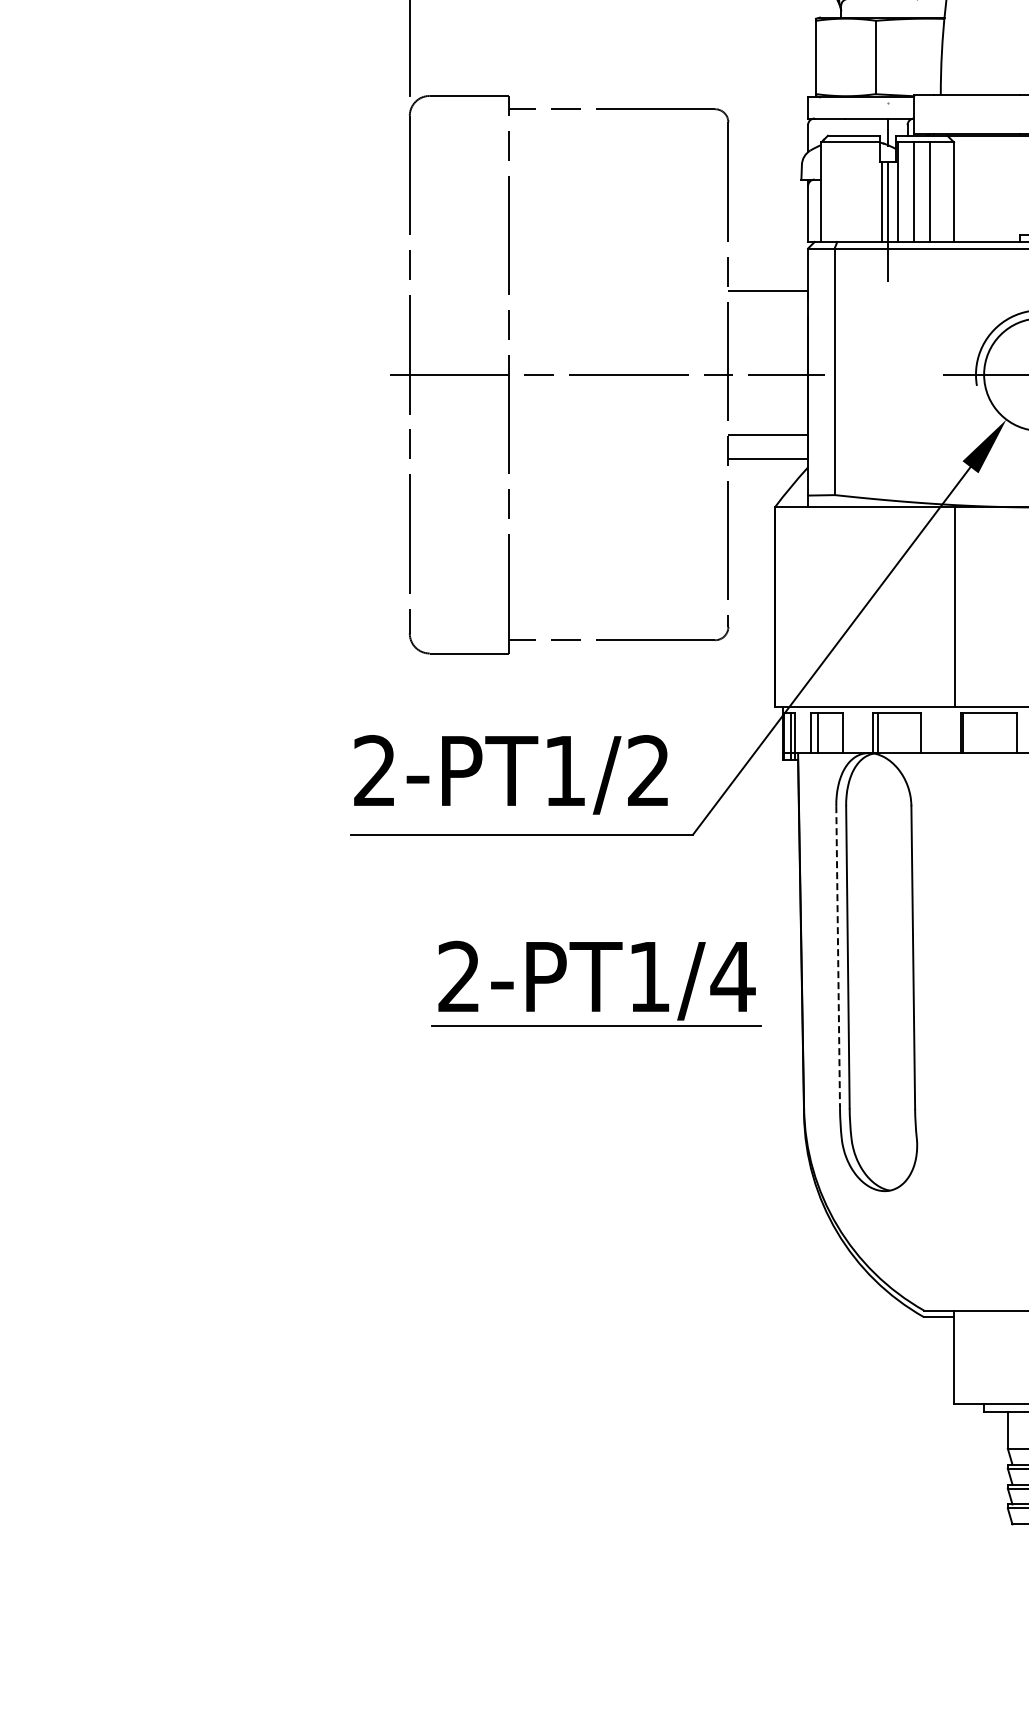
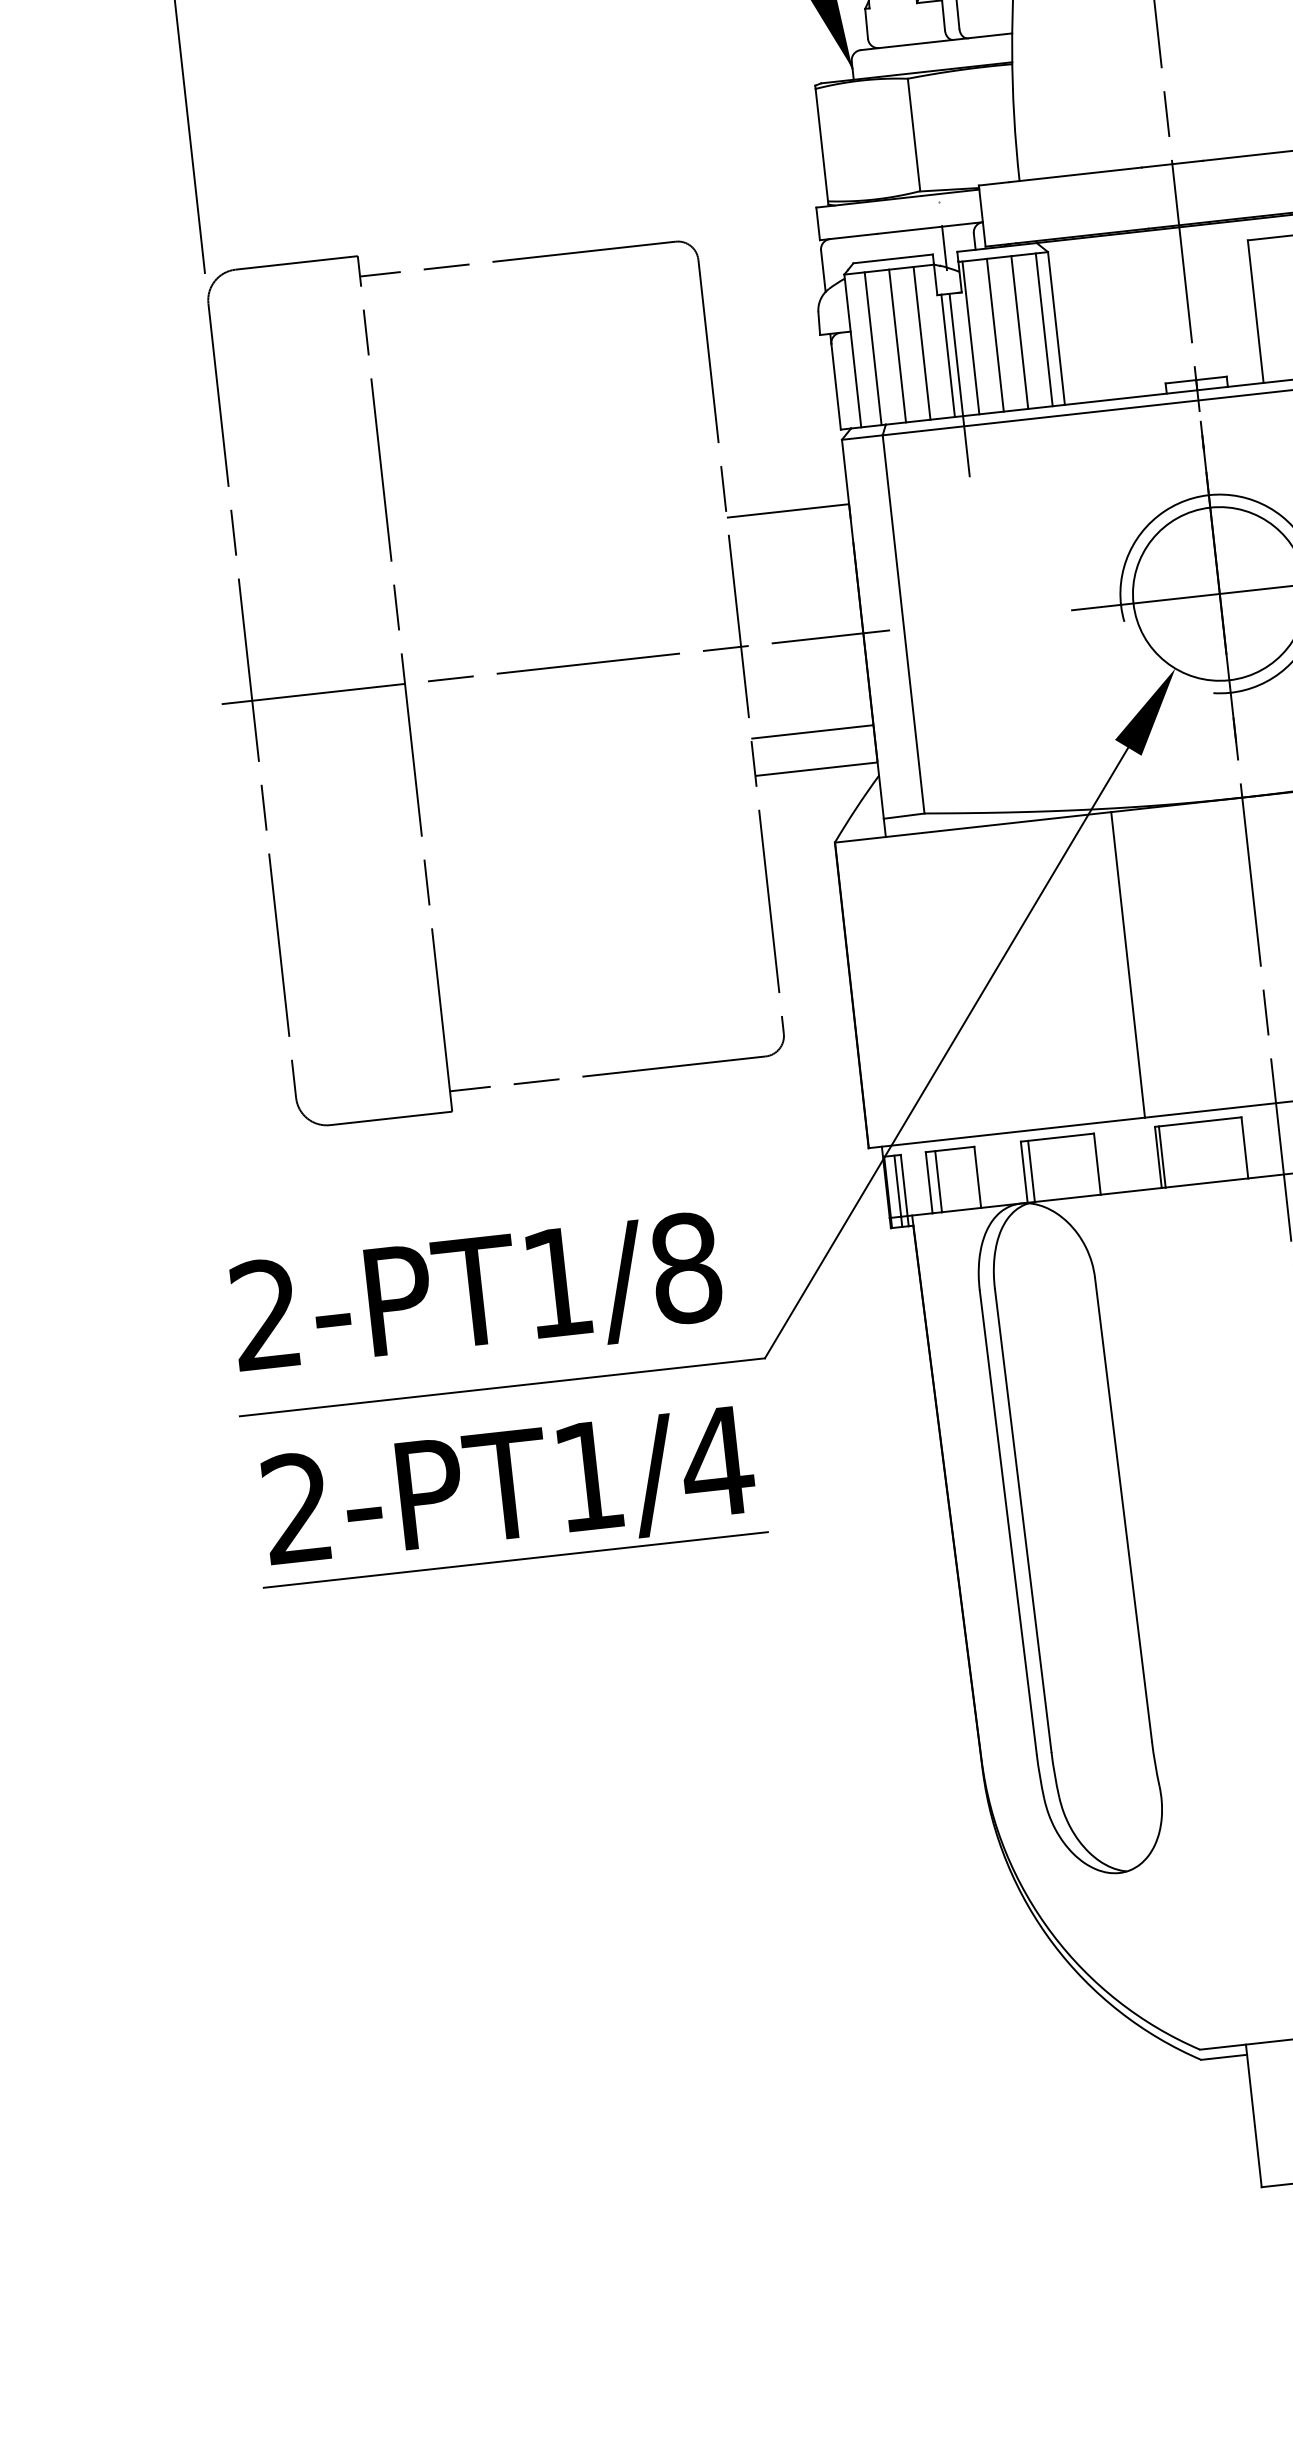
line: (834, 191) -> (872, 347), added
line: (850, 191) -> (897, 344), added
line: (866, 191) -> (922, 342), added
line: (946, 191) -> (1044, 328), added
text: (648, 771) -> (685, 1269), 2-PT1/2 -> 2-PT1/8
line: (838, 958) -> (1008, 1523), dashed -> solid
part: (596, 983) -> (508, 1495), moved

